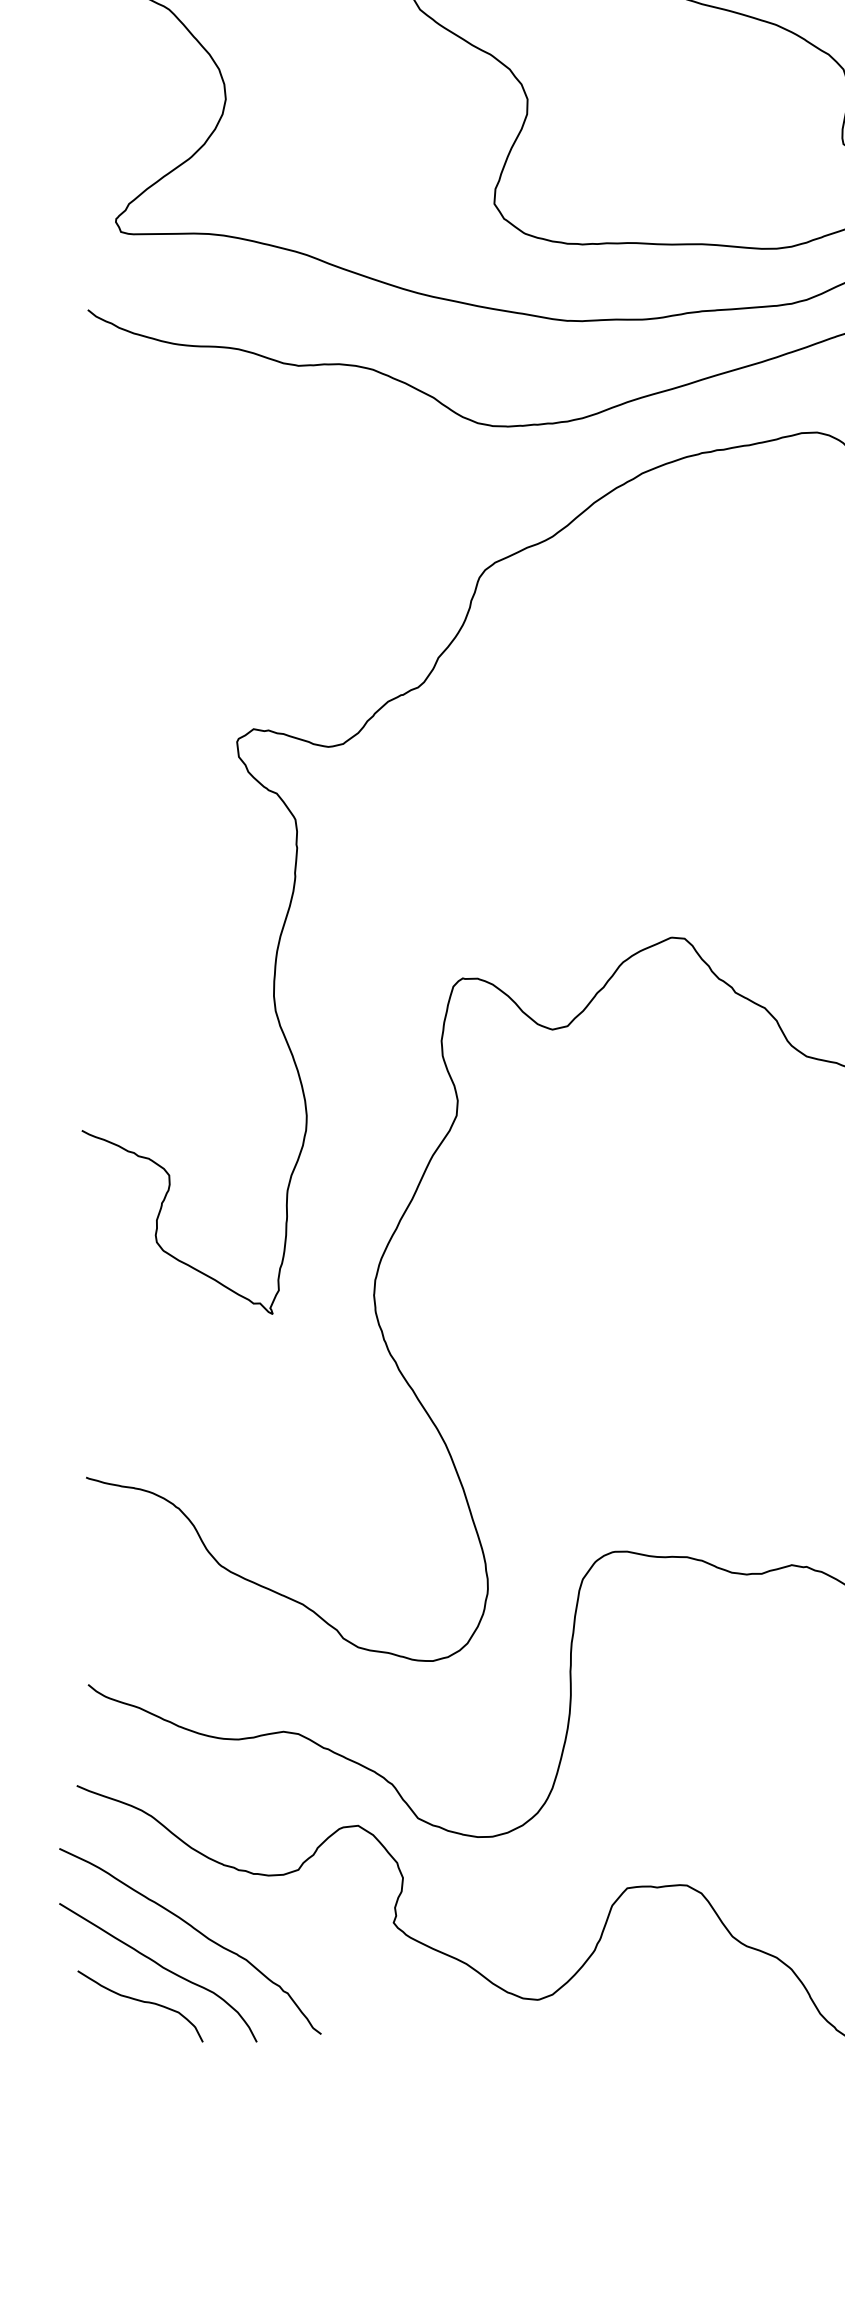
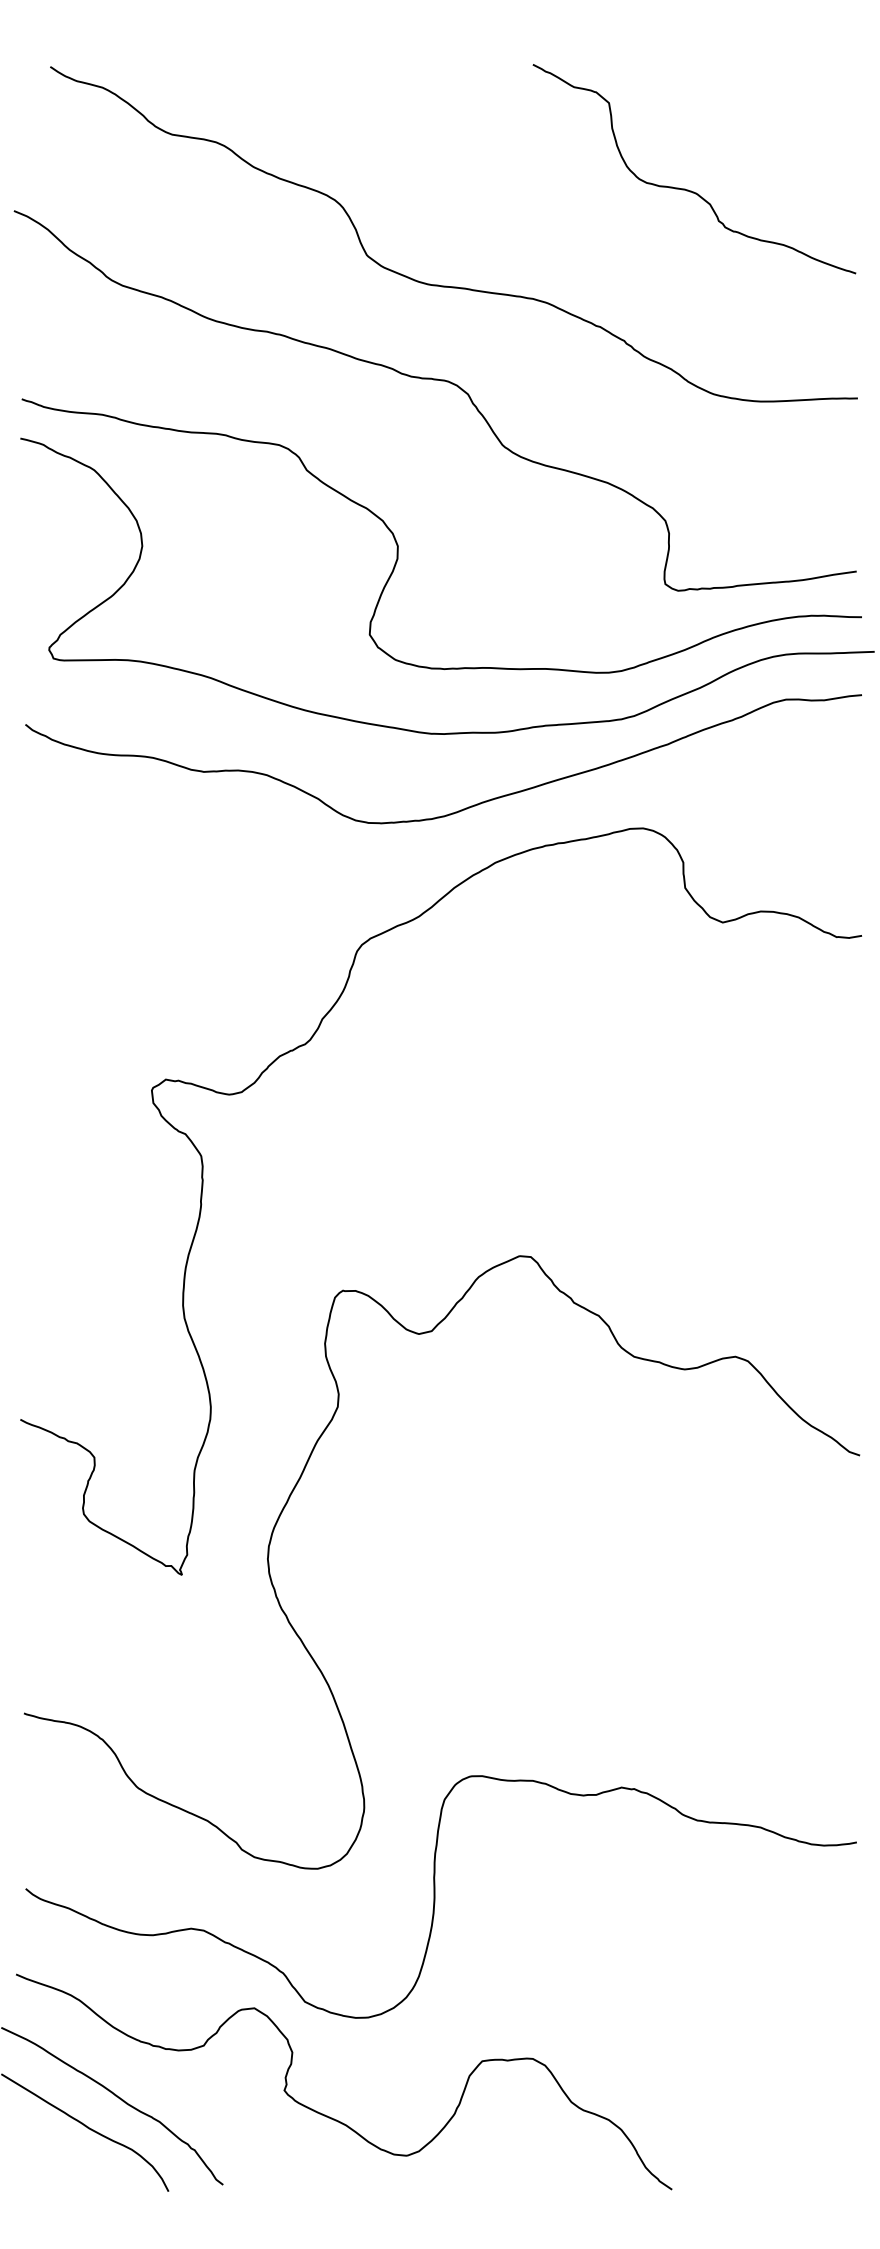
curve: (139, 2001) -> (69, 2157), removed

